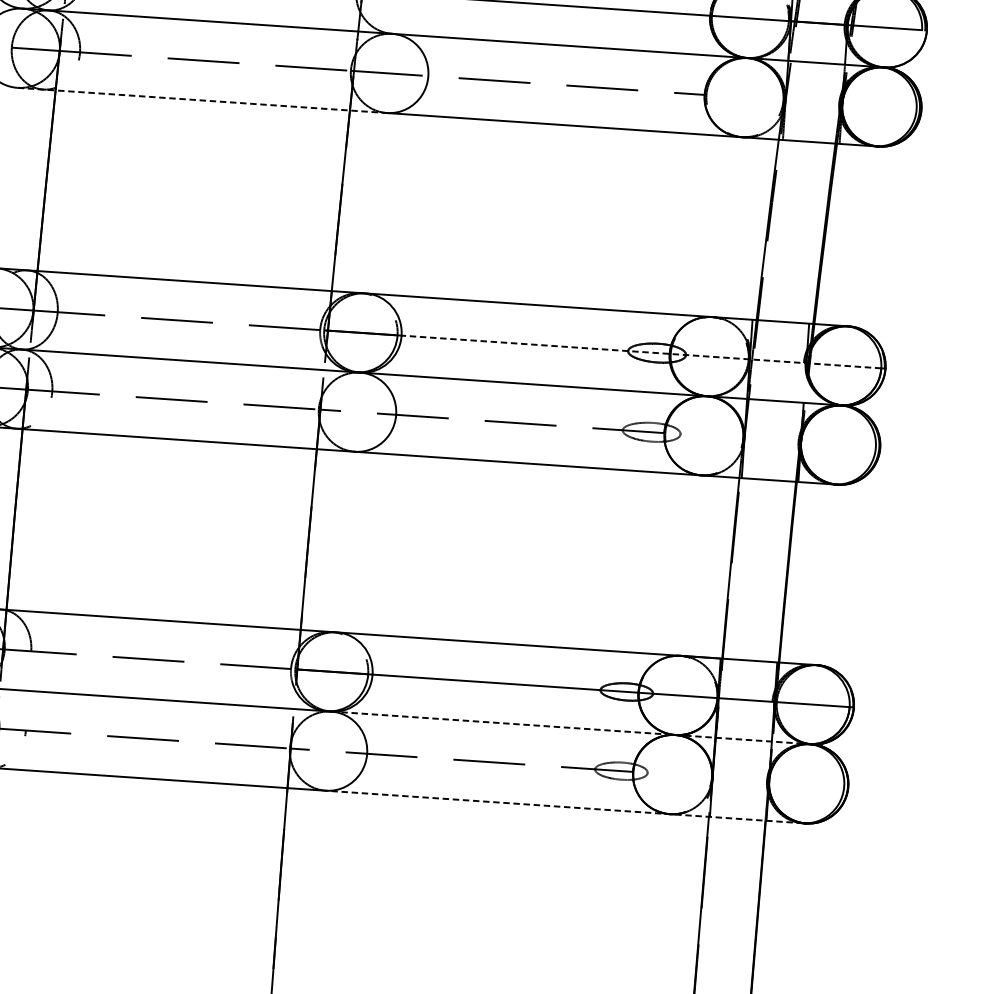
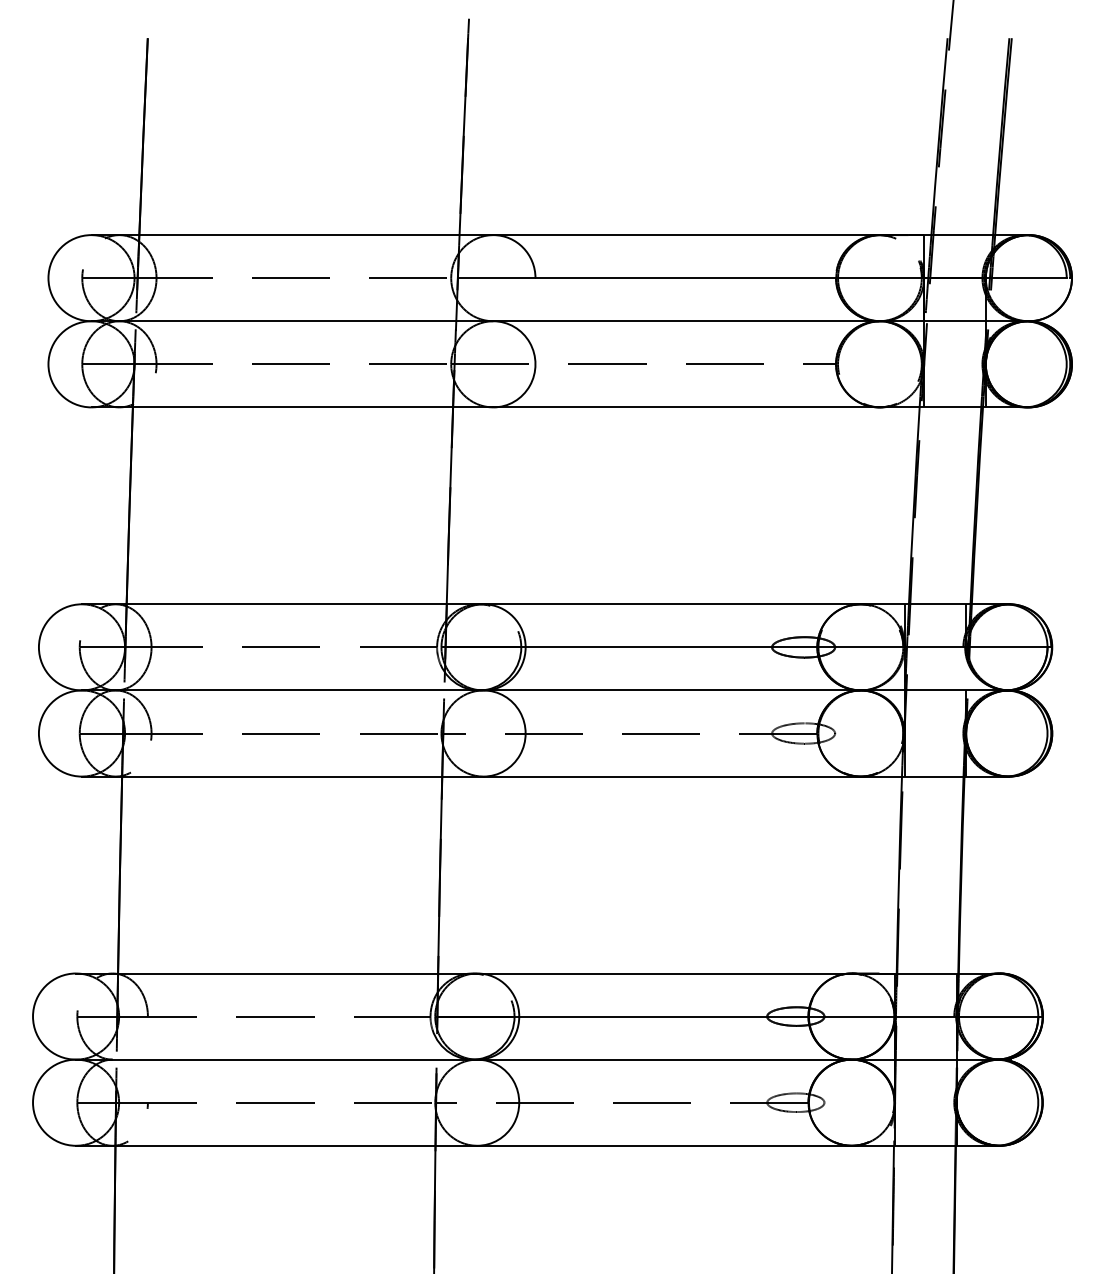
line: (202, 100) -> (292, 407), dashed -> solid
line: (641, 352) -> (786, 647), dashed -> solid
line: (569, 727) -> (736, 1059), dashed -> solid
line: (564, 806) -> (736, 1145), dashed -> solid

